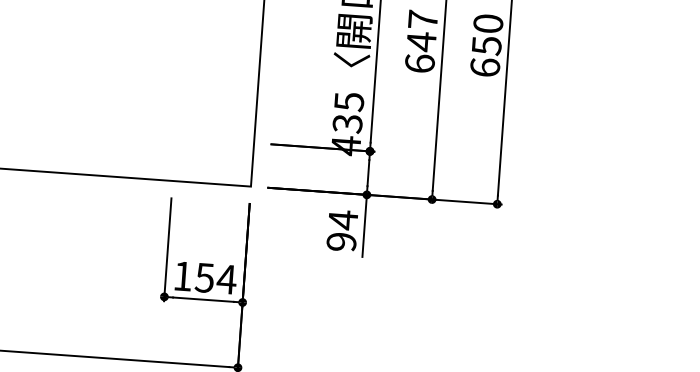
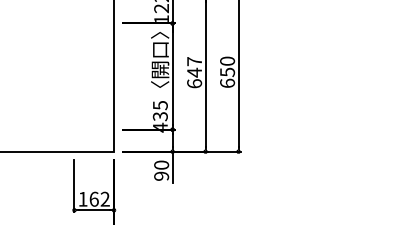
text: (342, 220) -> (161, 165), 94 -> 90
text: (215, 277) -> (99, 198), 154 -> 162

